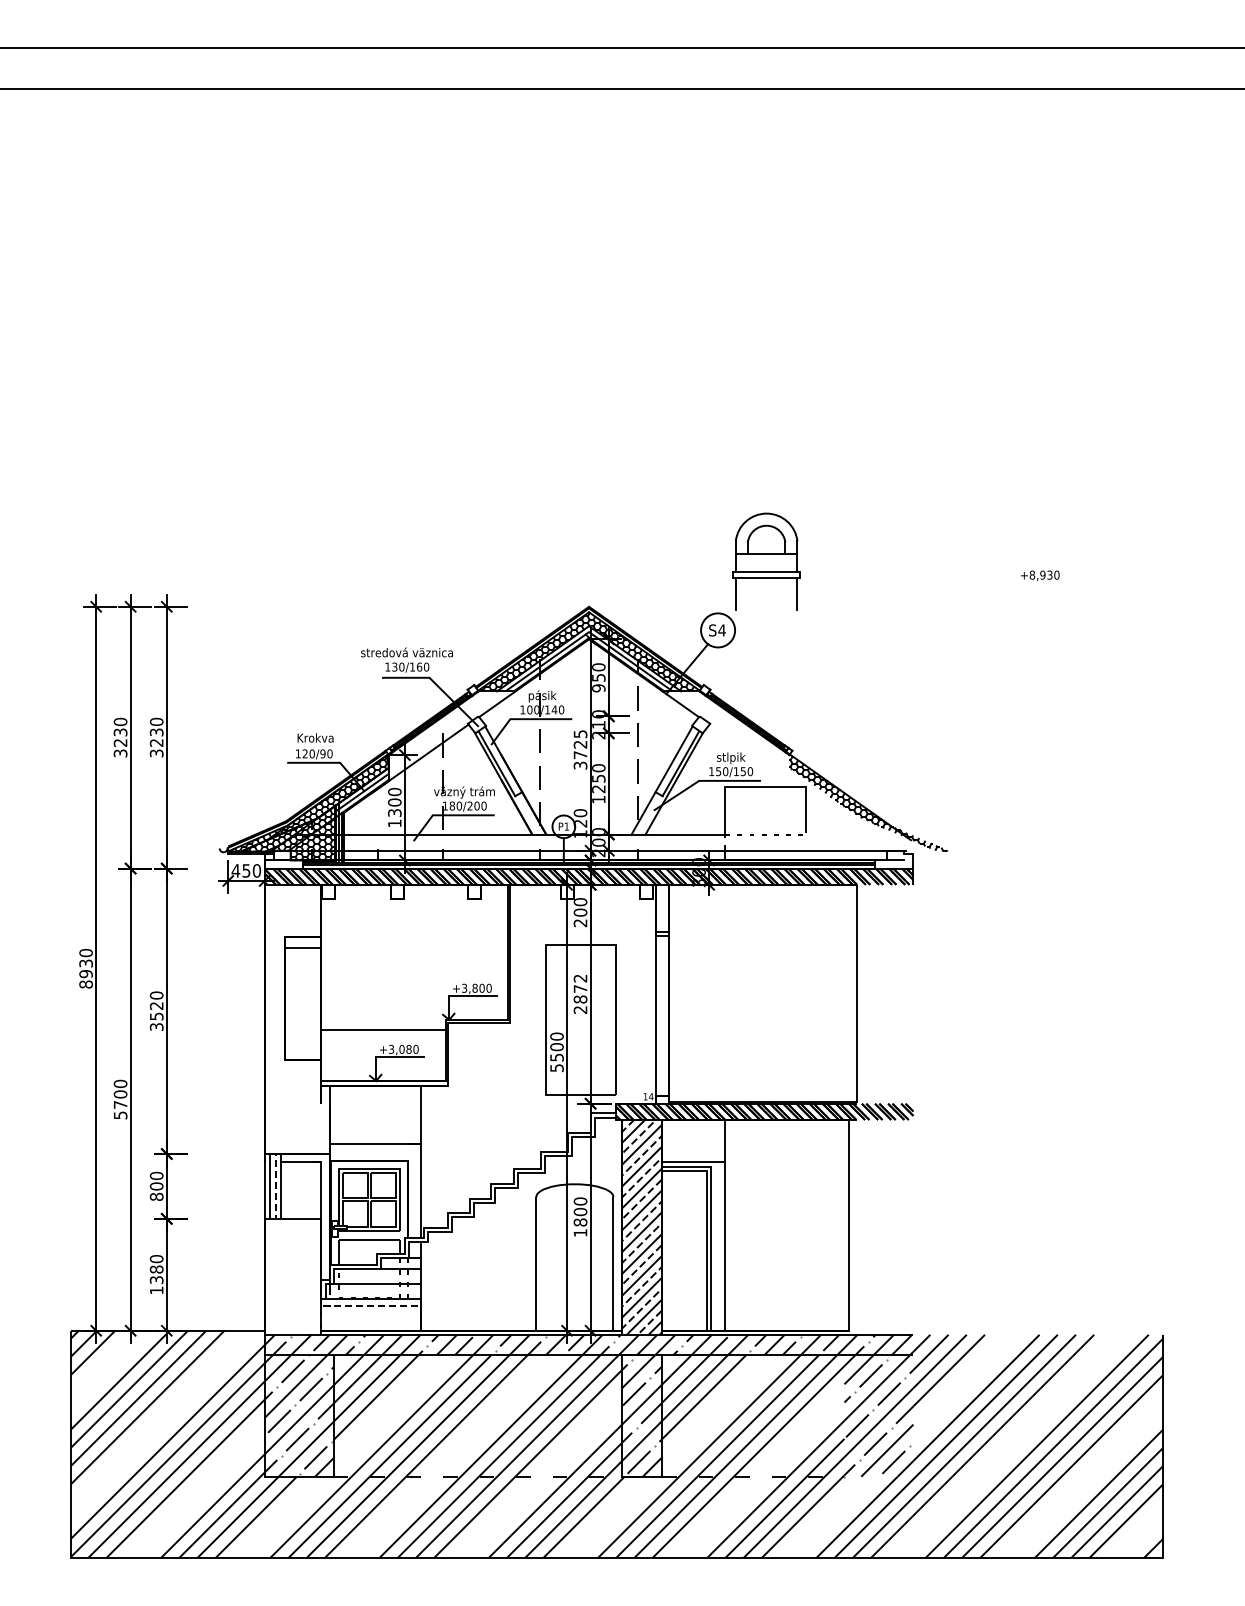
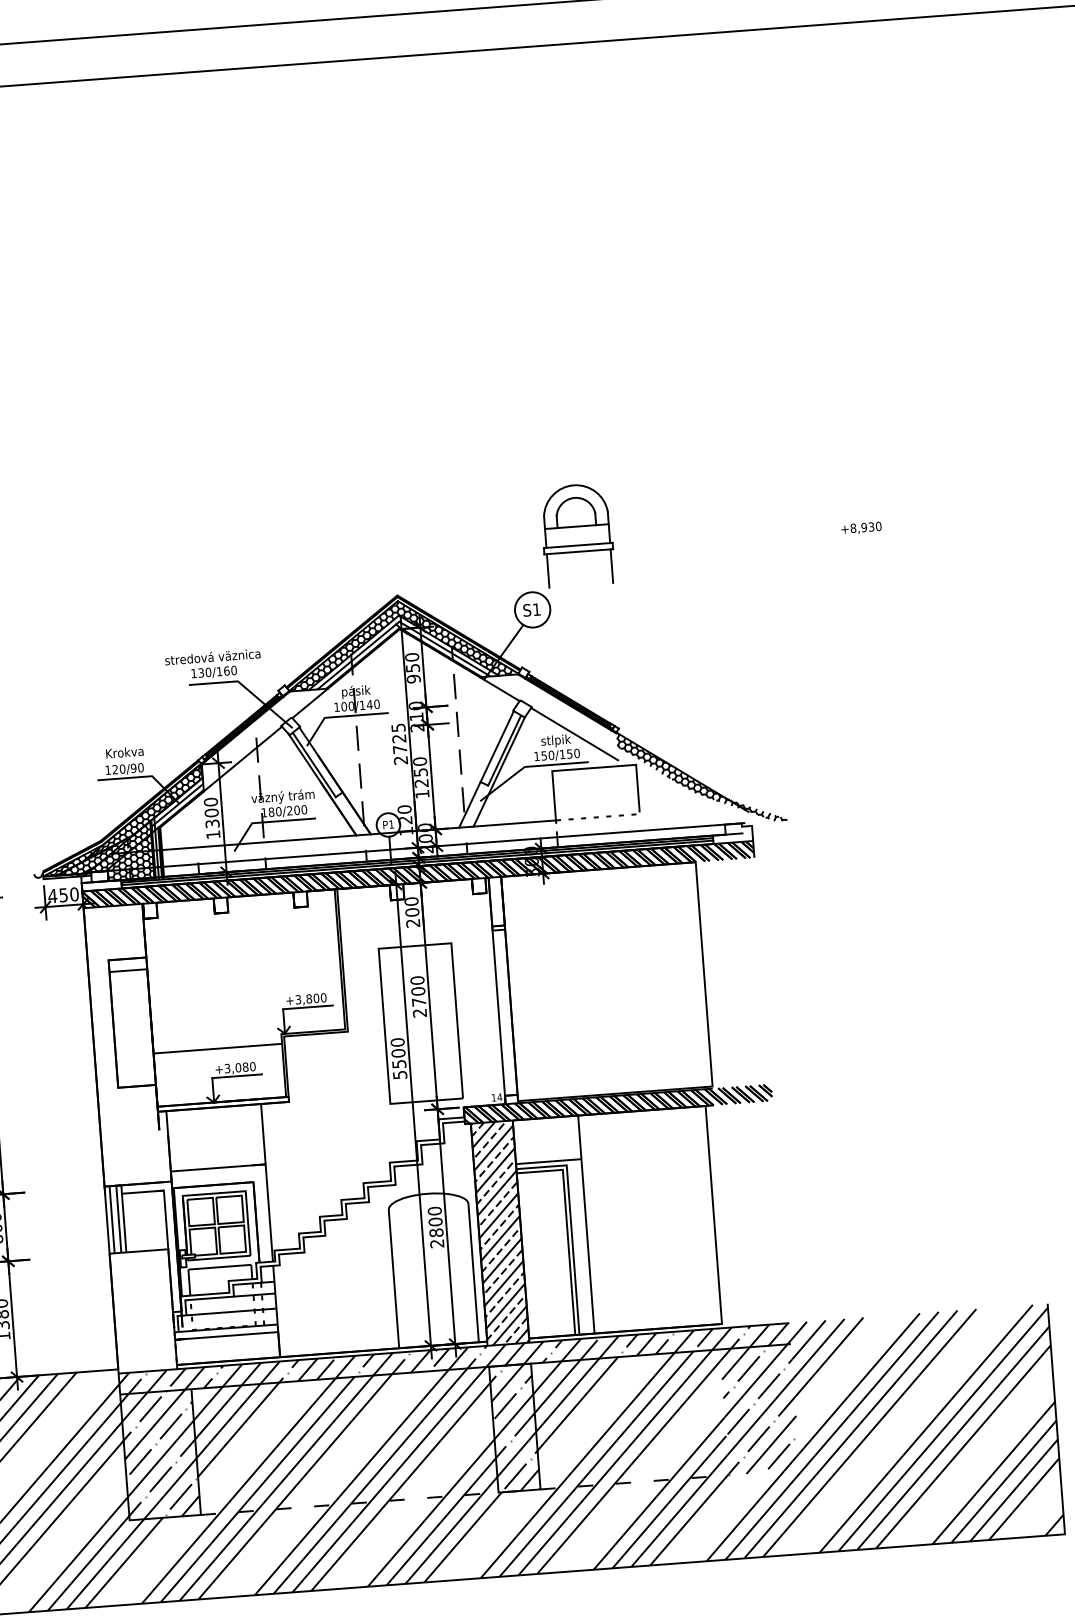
text: (721, 630) -> (536, 609), S4 -> S1
line: (749, 752) -> (574, 733), added
text: (580, 765) -> (400, 760), 3725 -> 2725
text: (580, 988) -> (418, 990), 2872 -> 2700
line: (276, 1183) -> (119, 1216), dashed -> solid
text: (580, 1232) -> (437, 1243), 1800 -> 2800
line: (366, 1306) -> (221, 1336), dashed -> solid

